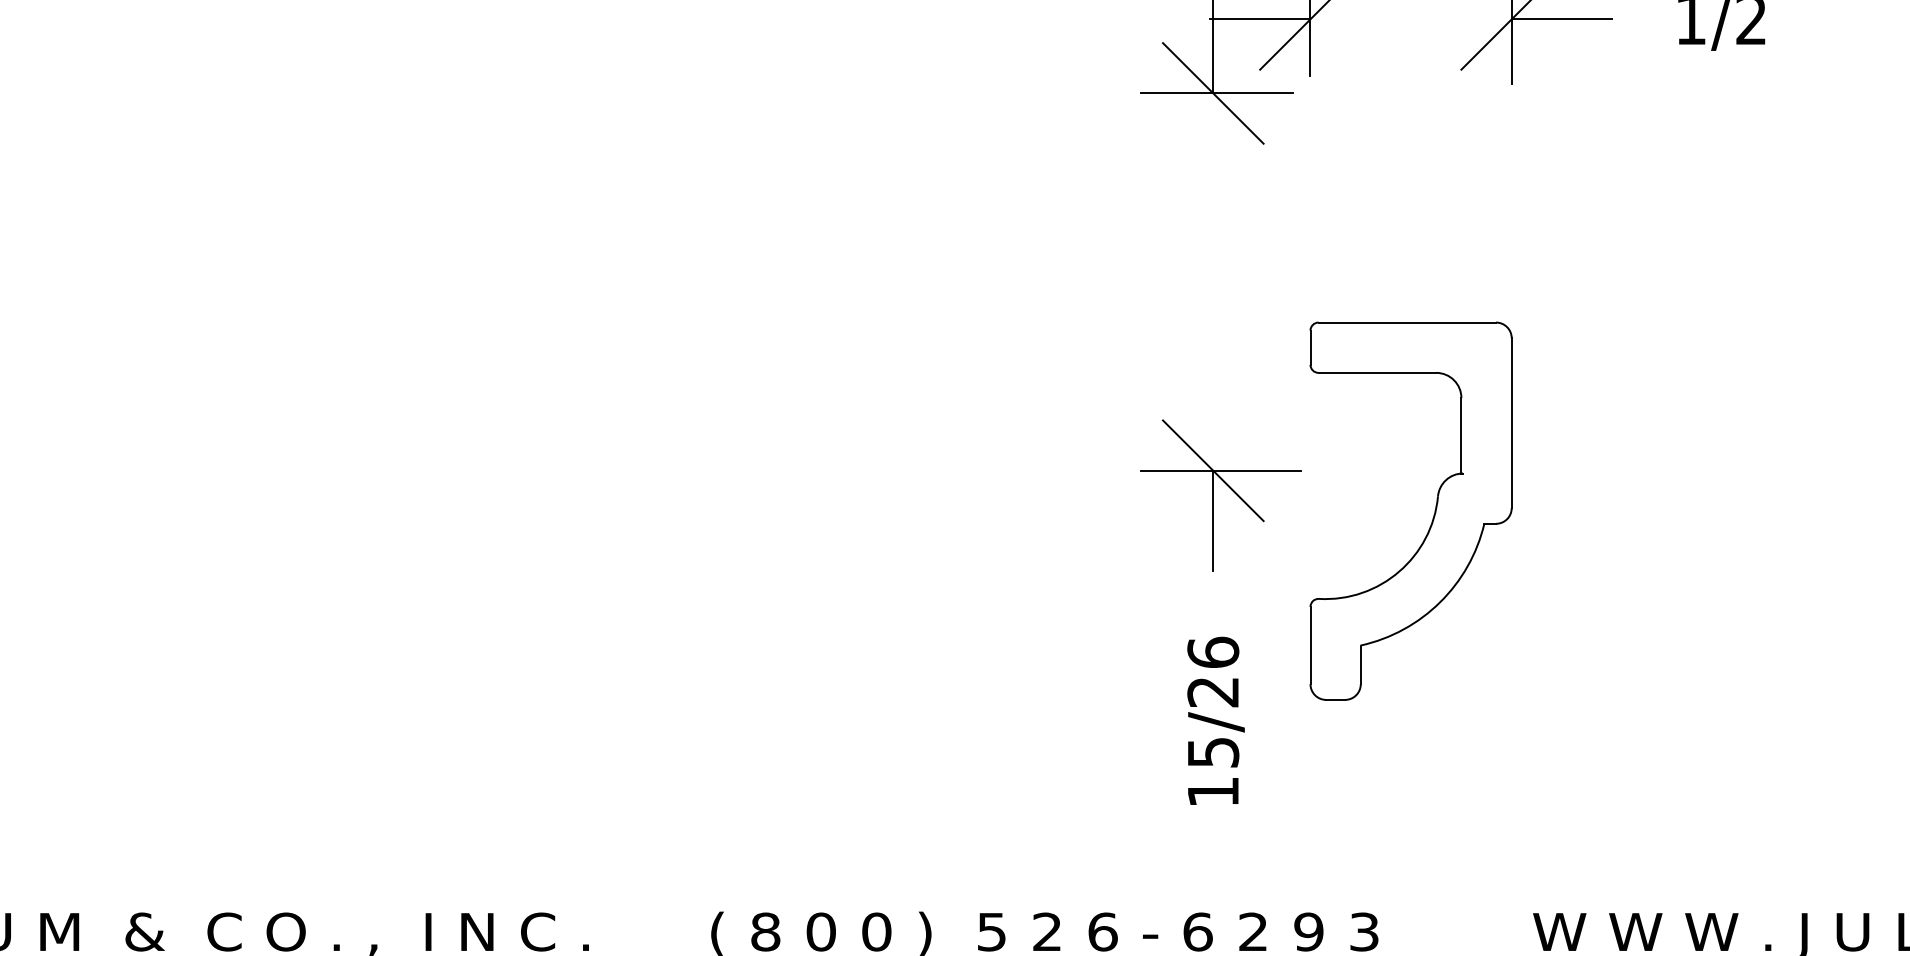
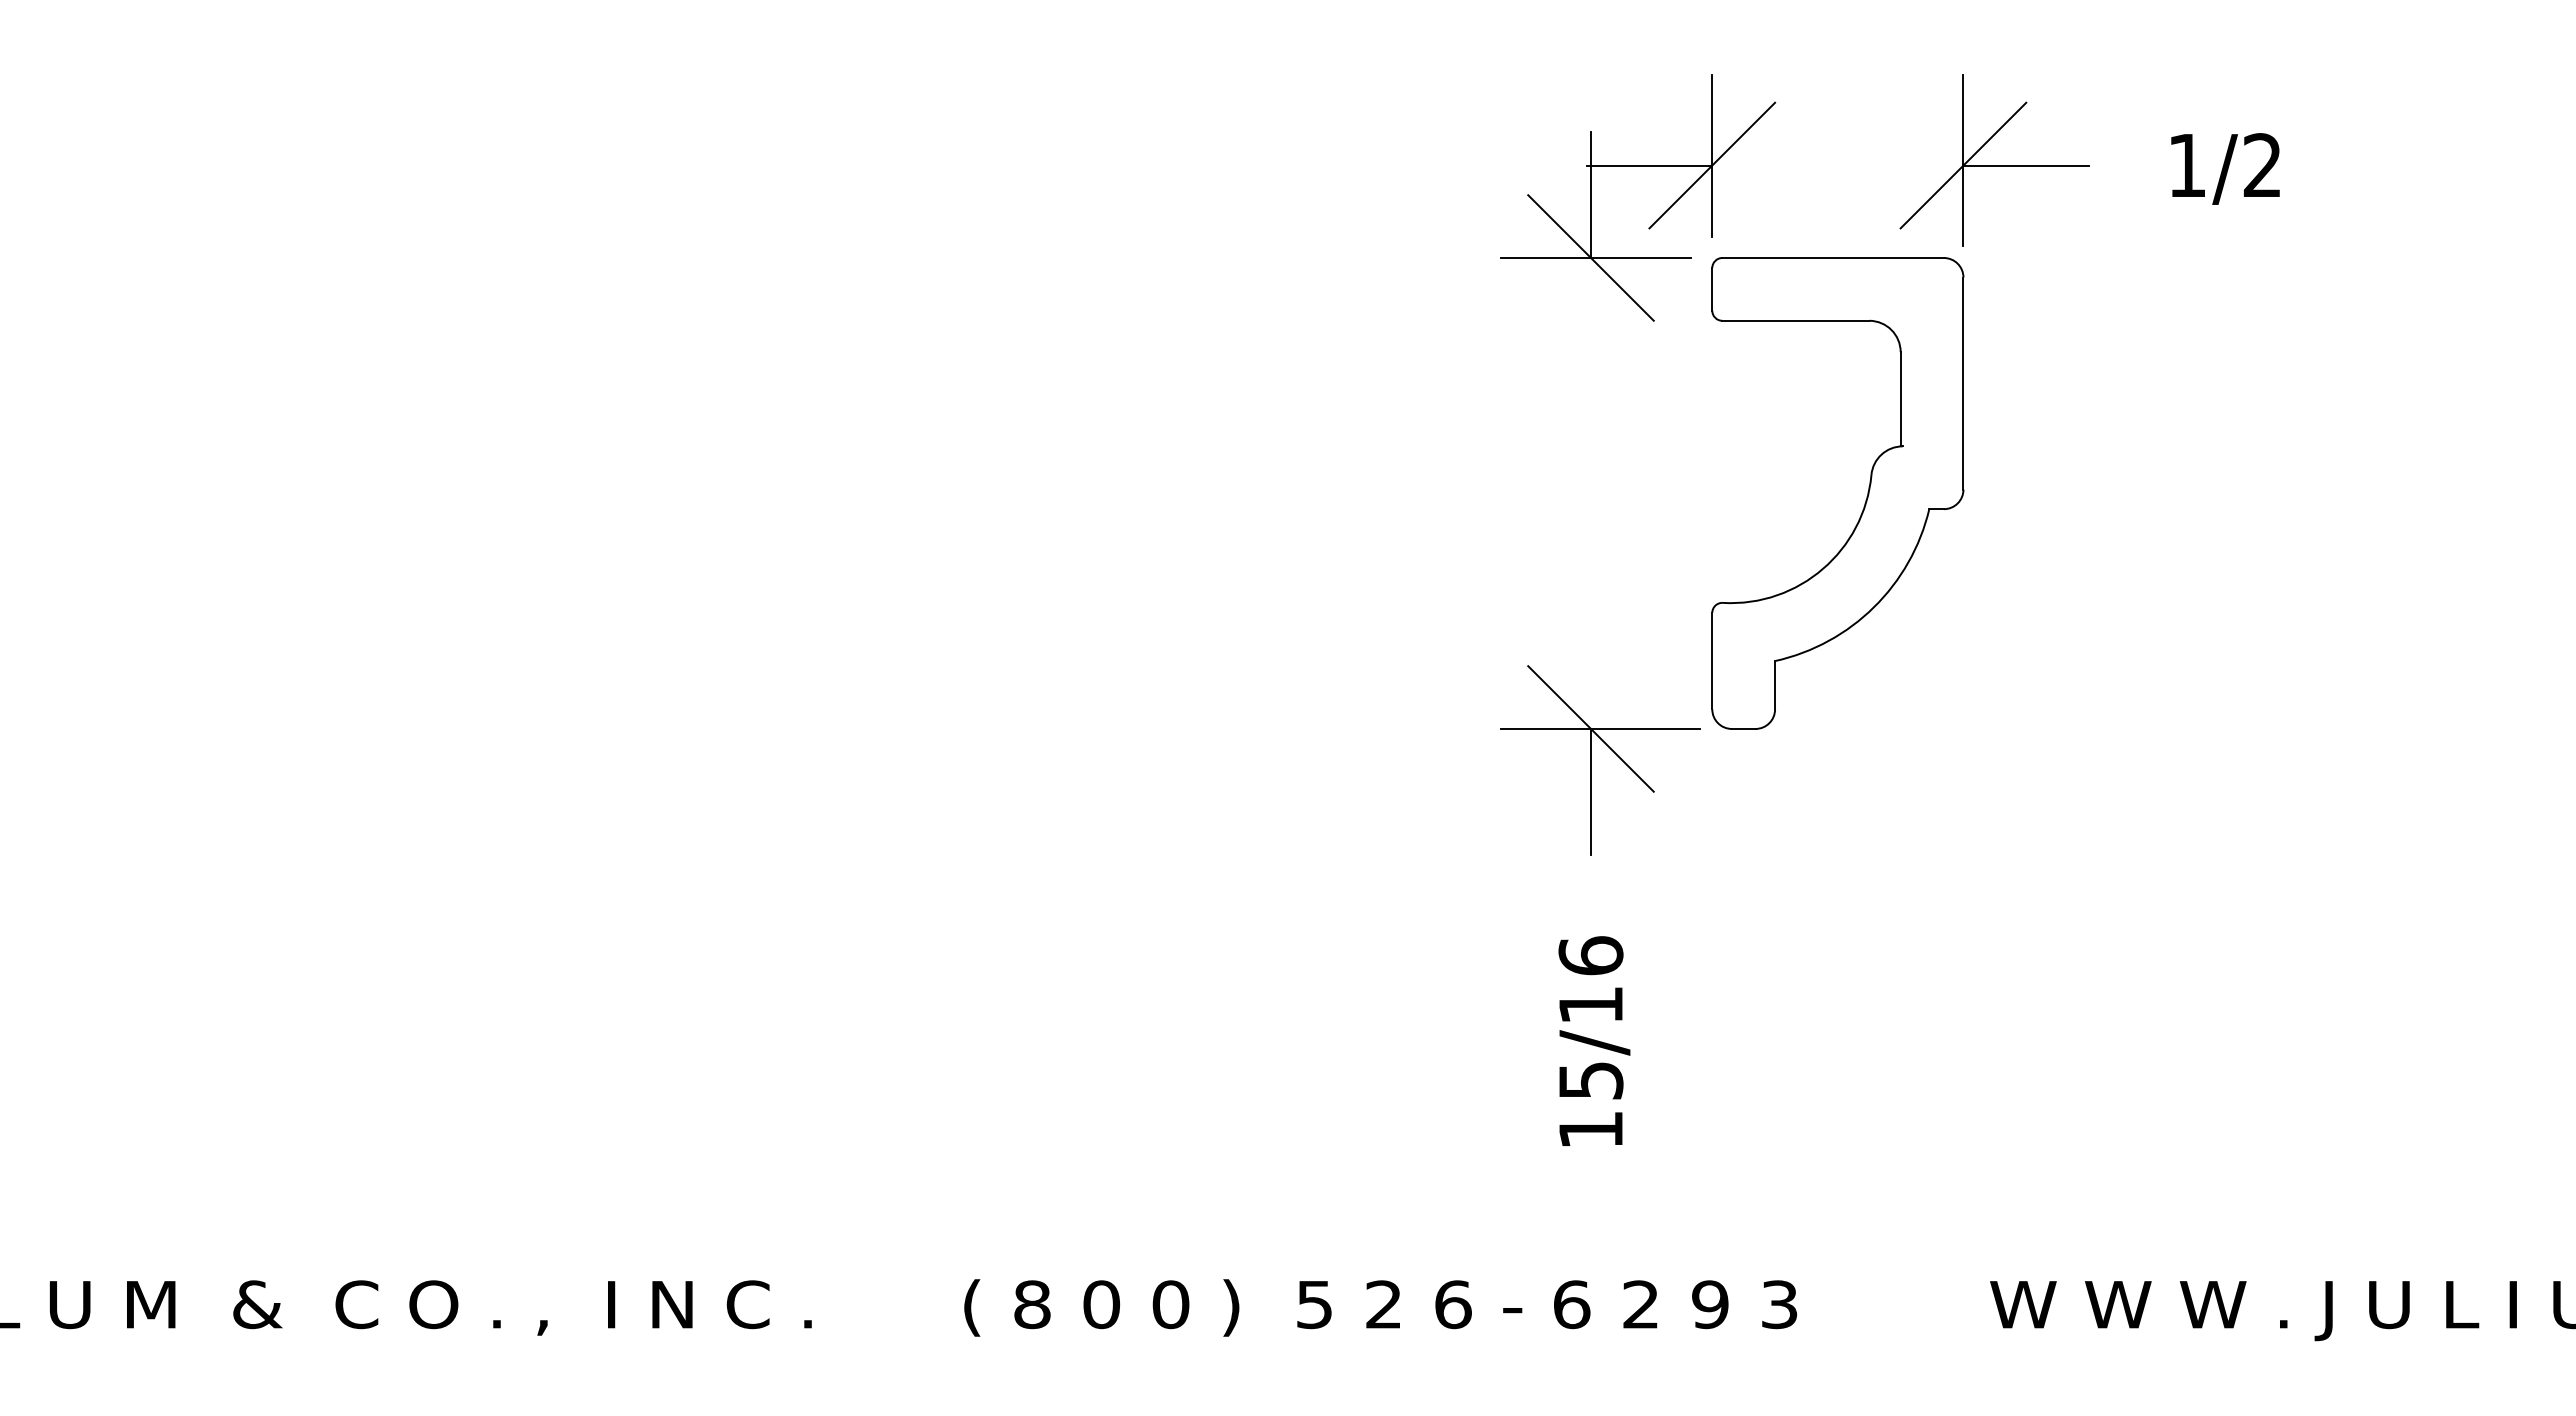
part: (1432, 519) -> (1864, 503), moved
text: (1212, 692) -> (1590, 1005), 15/26 -> 15/16

